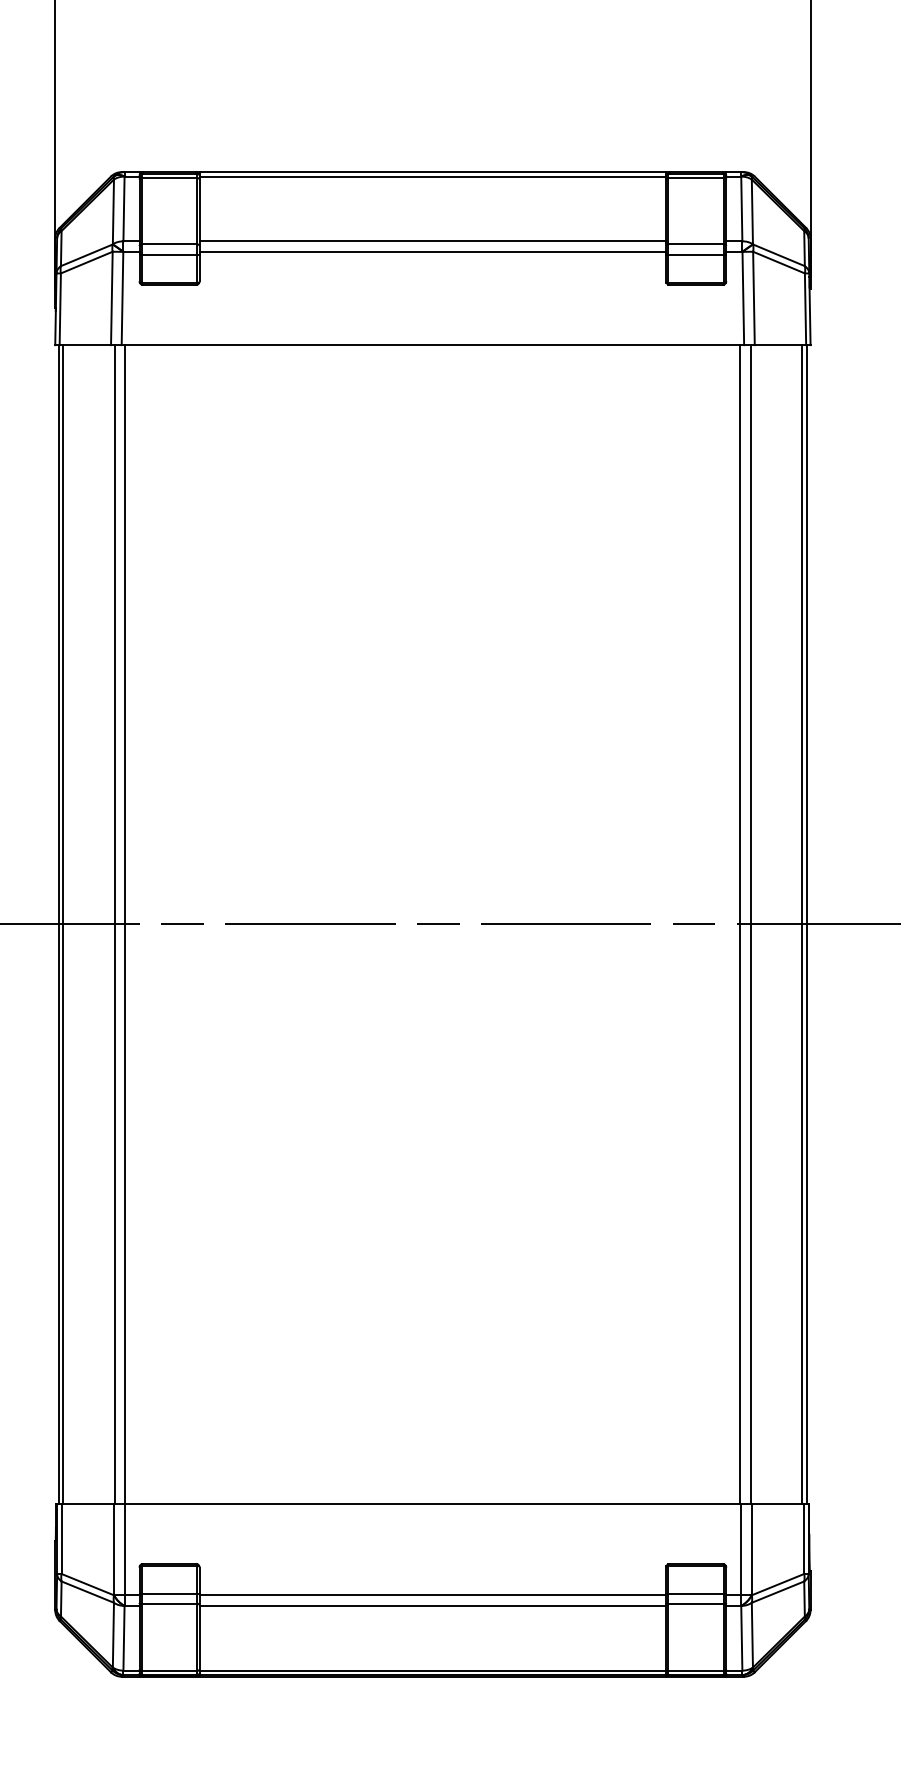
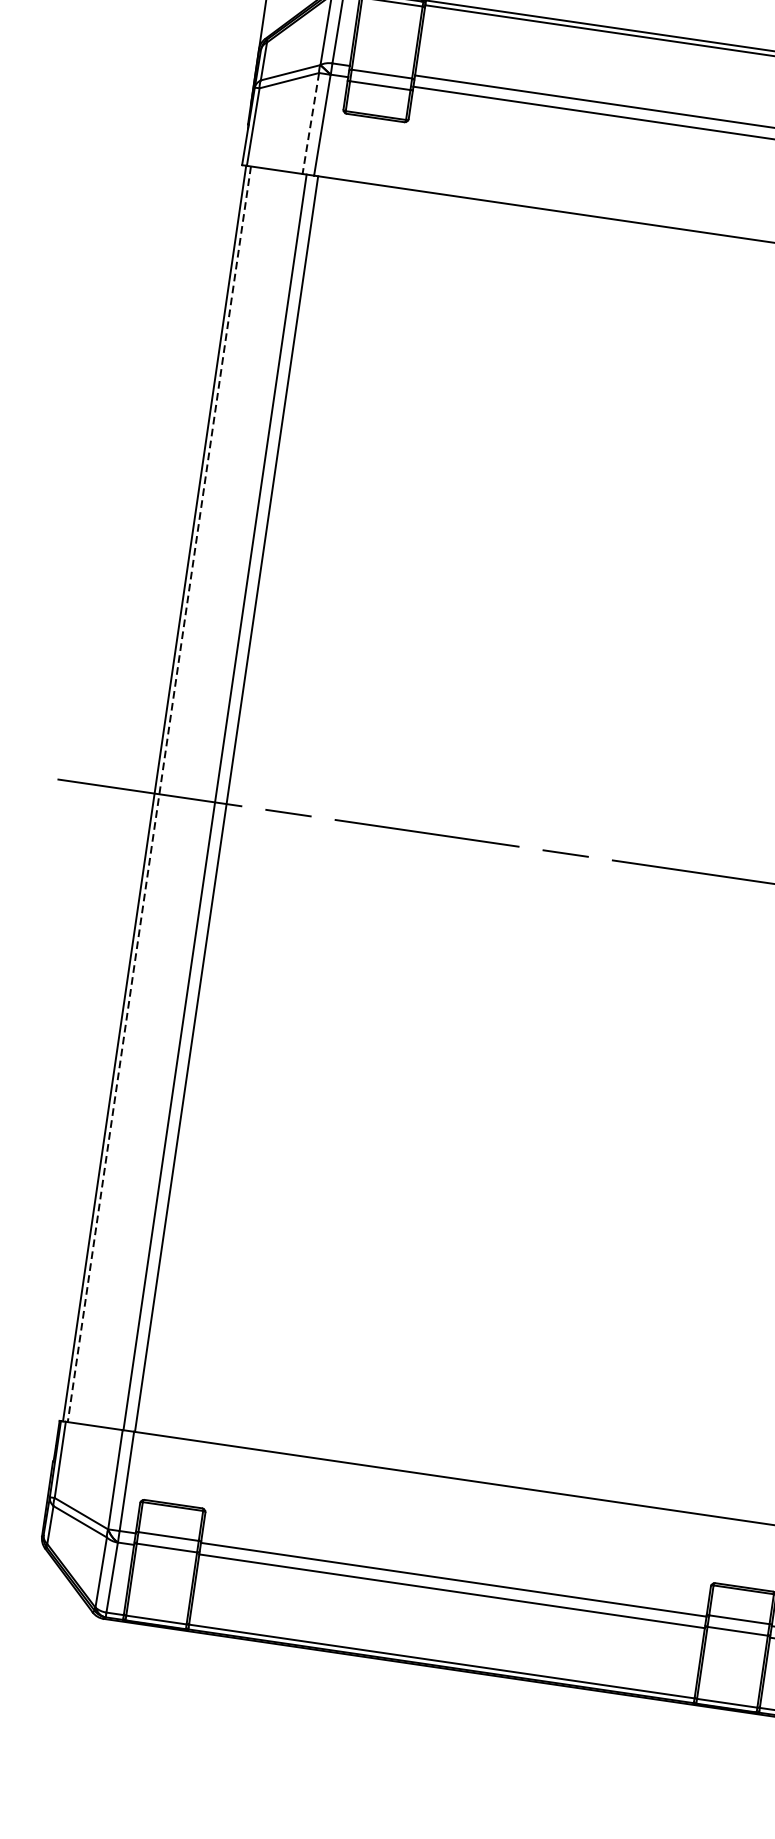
line: (111, 298) -> (310, 123), solid -> dashed
line: (63, 924) -> (159, 794), solid -> dashed

